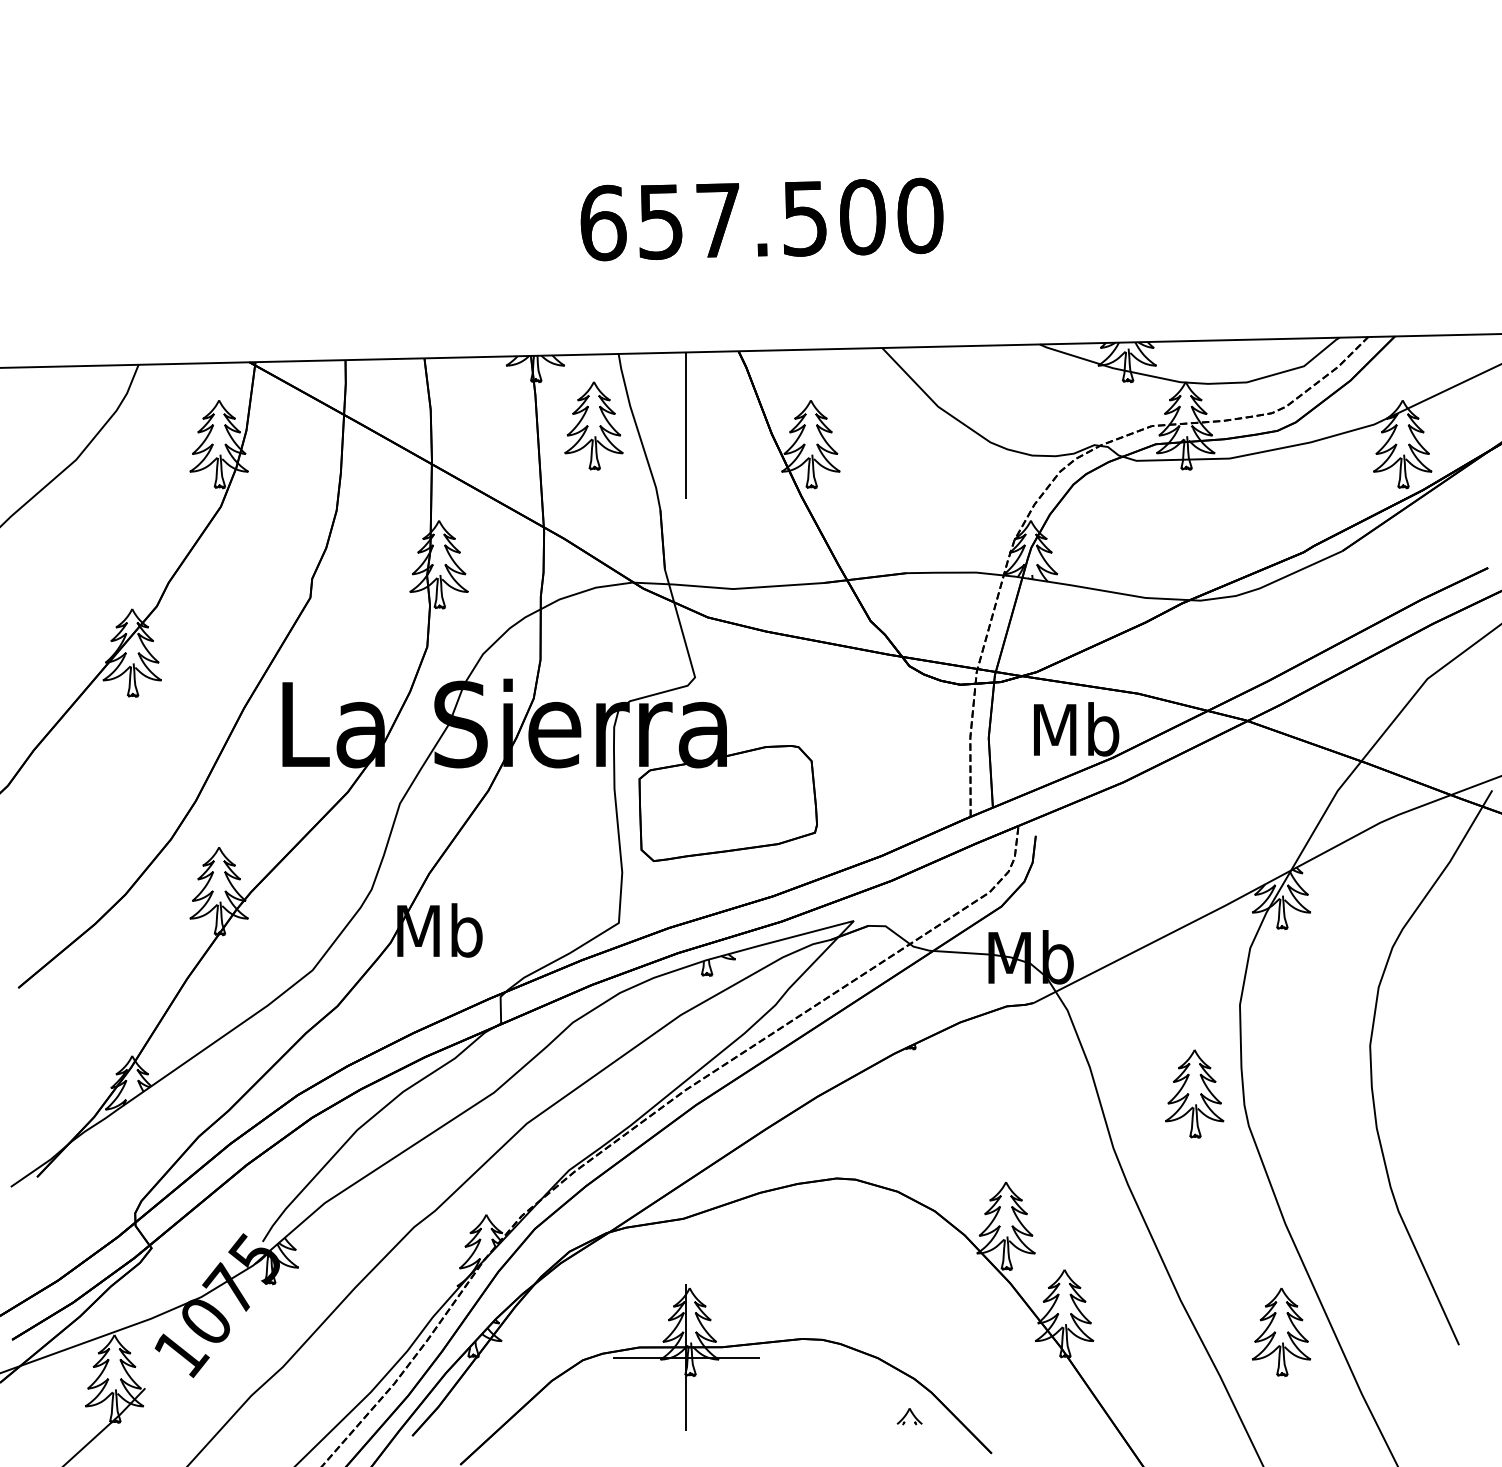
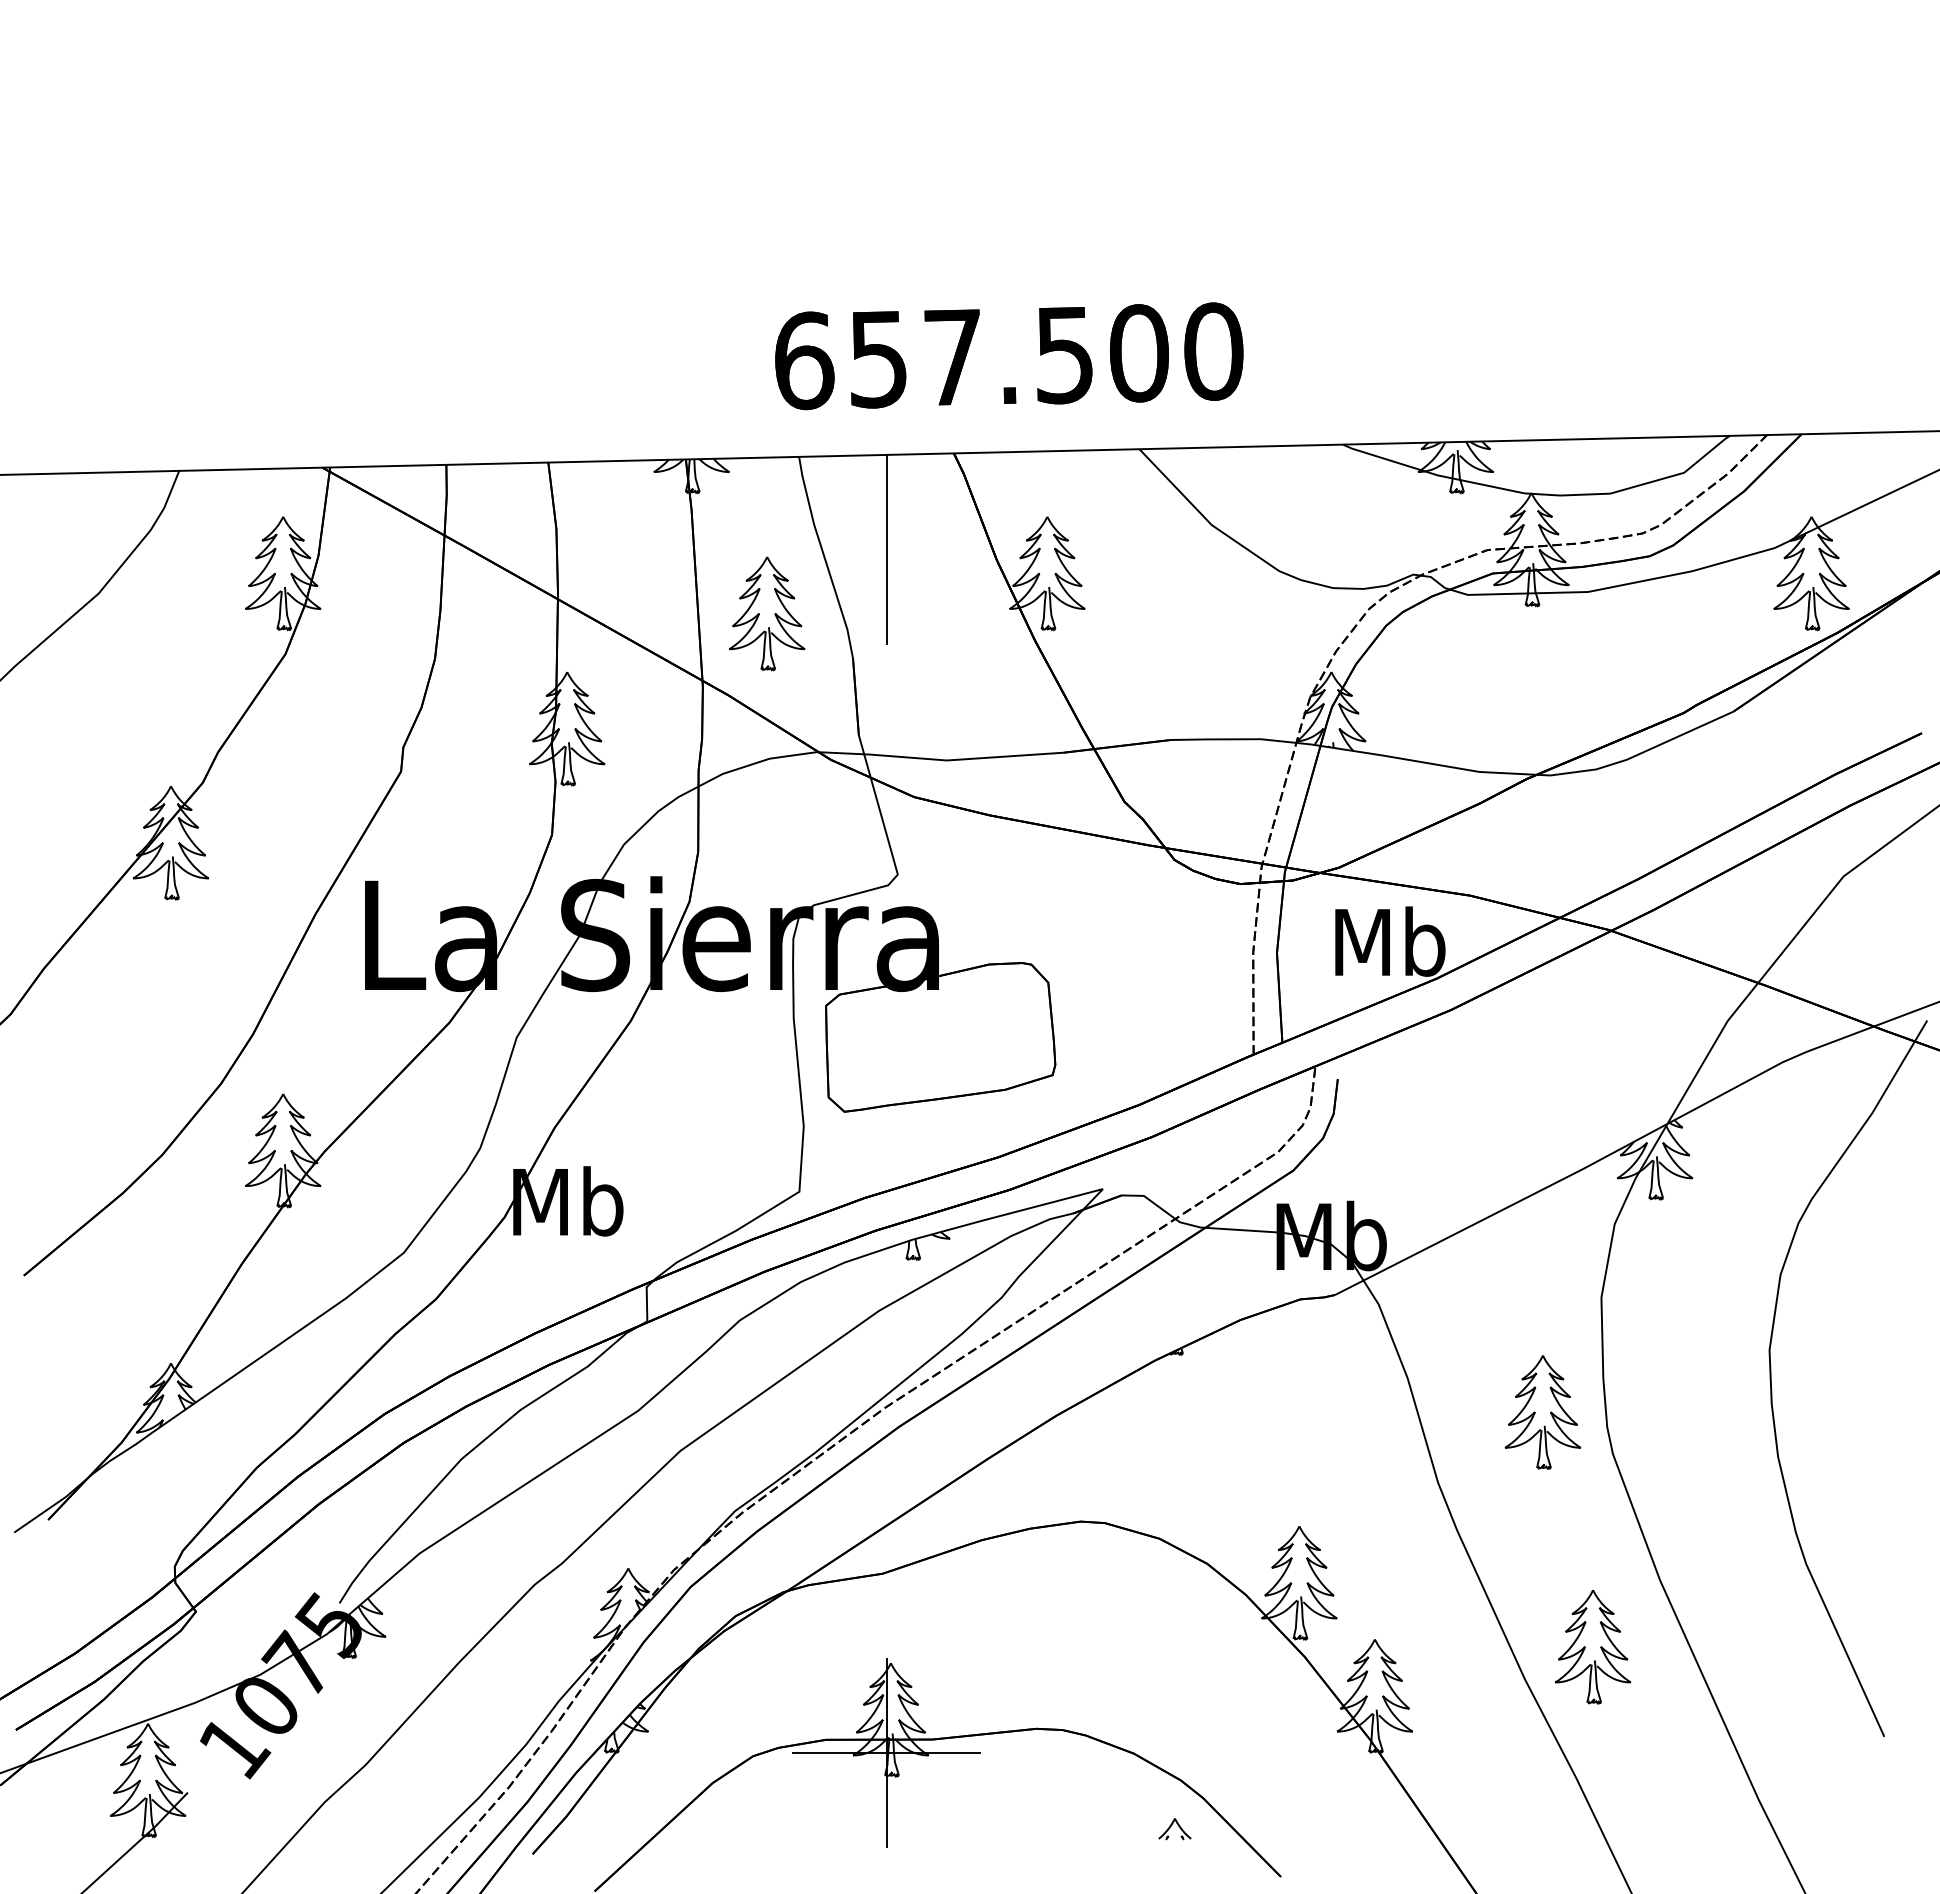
text: (762, 219) -> (1009, 356), moved
part: (594, 425) -> (767, 613), moved
part: (1281, 1332) -> (1593, 1647), moved

